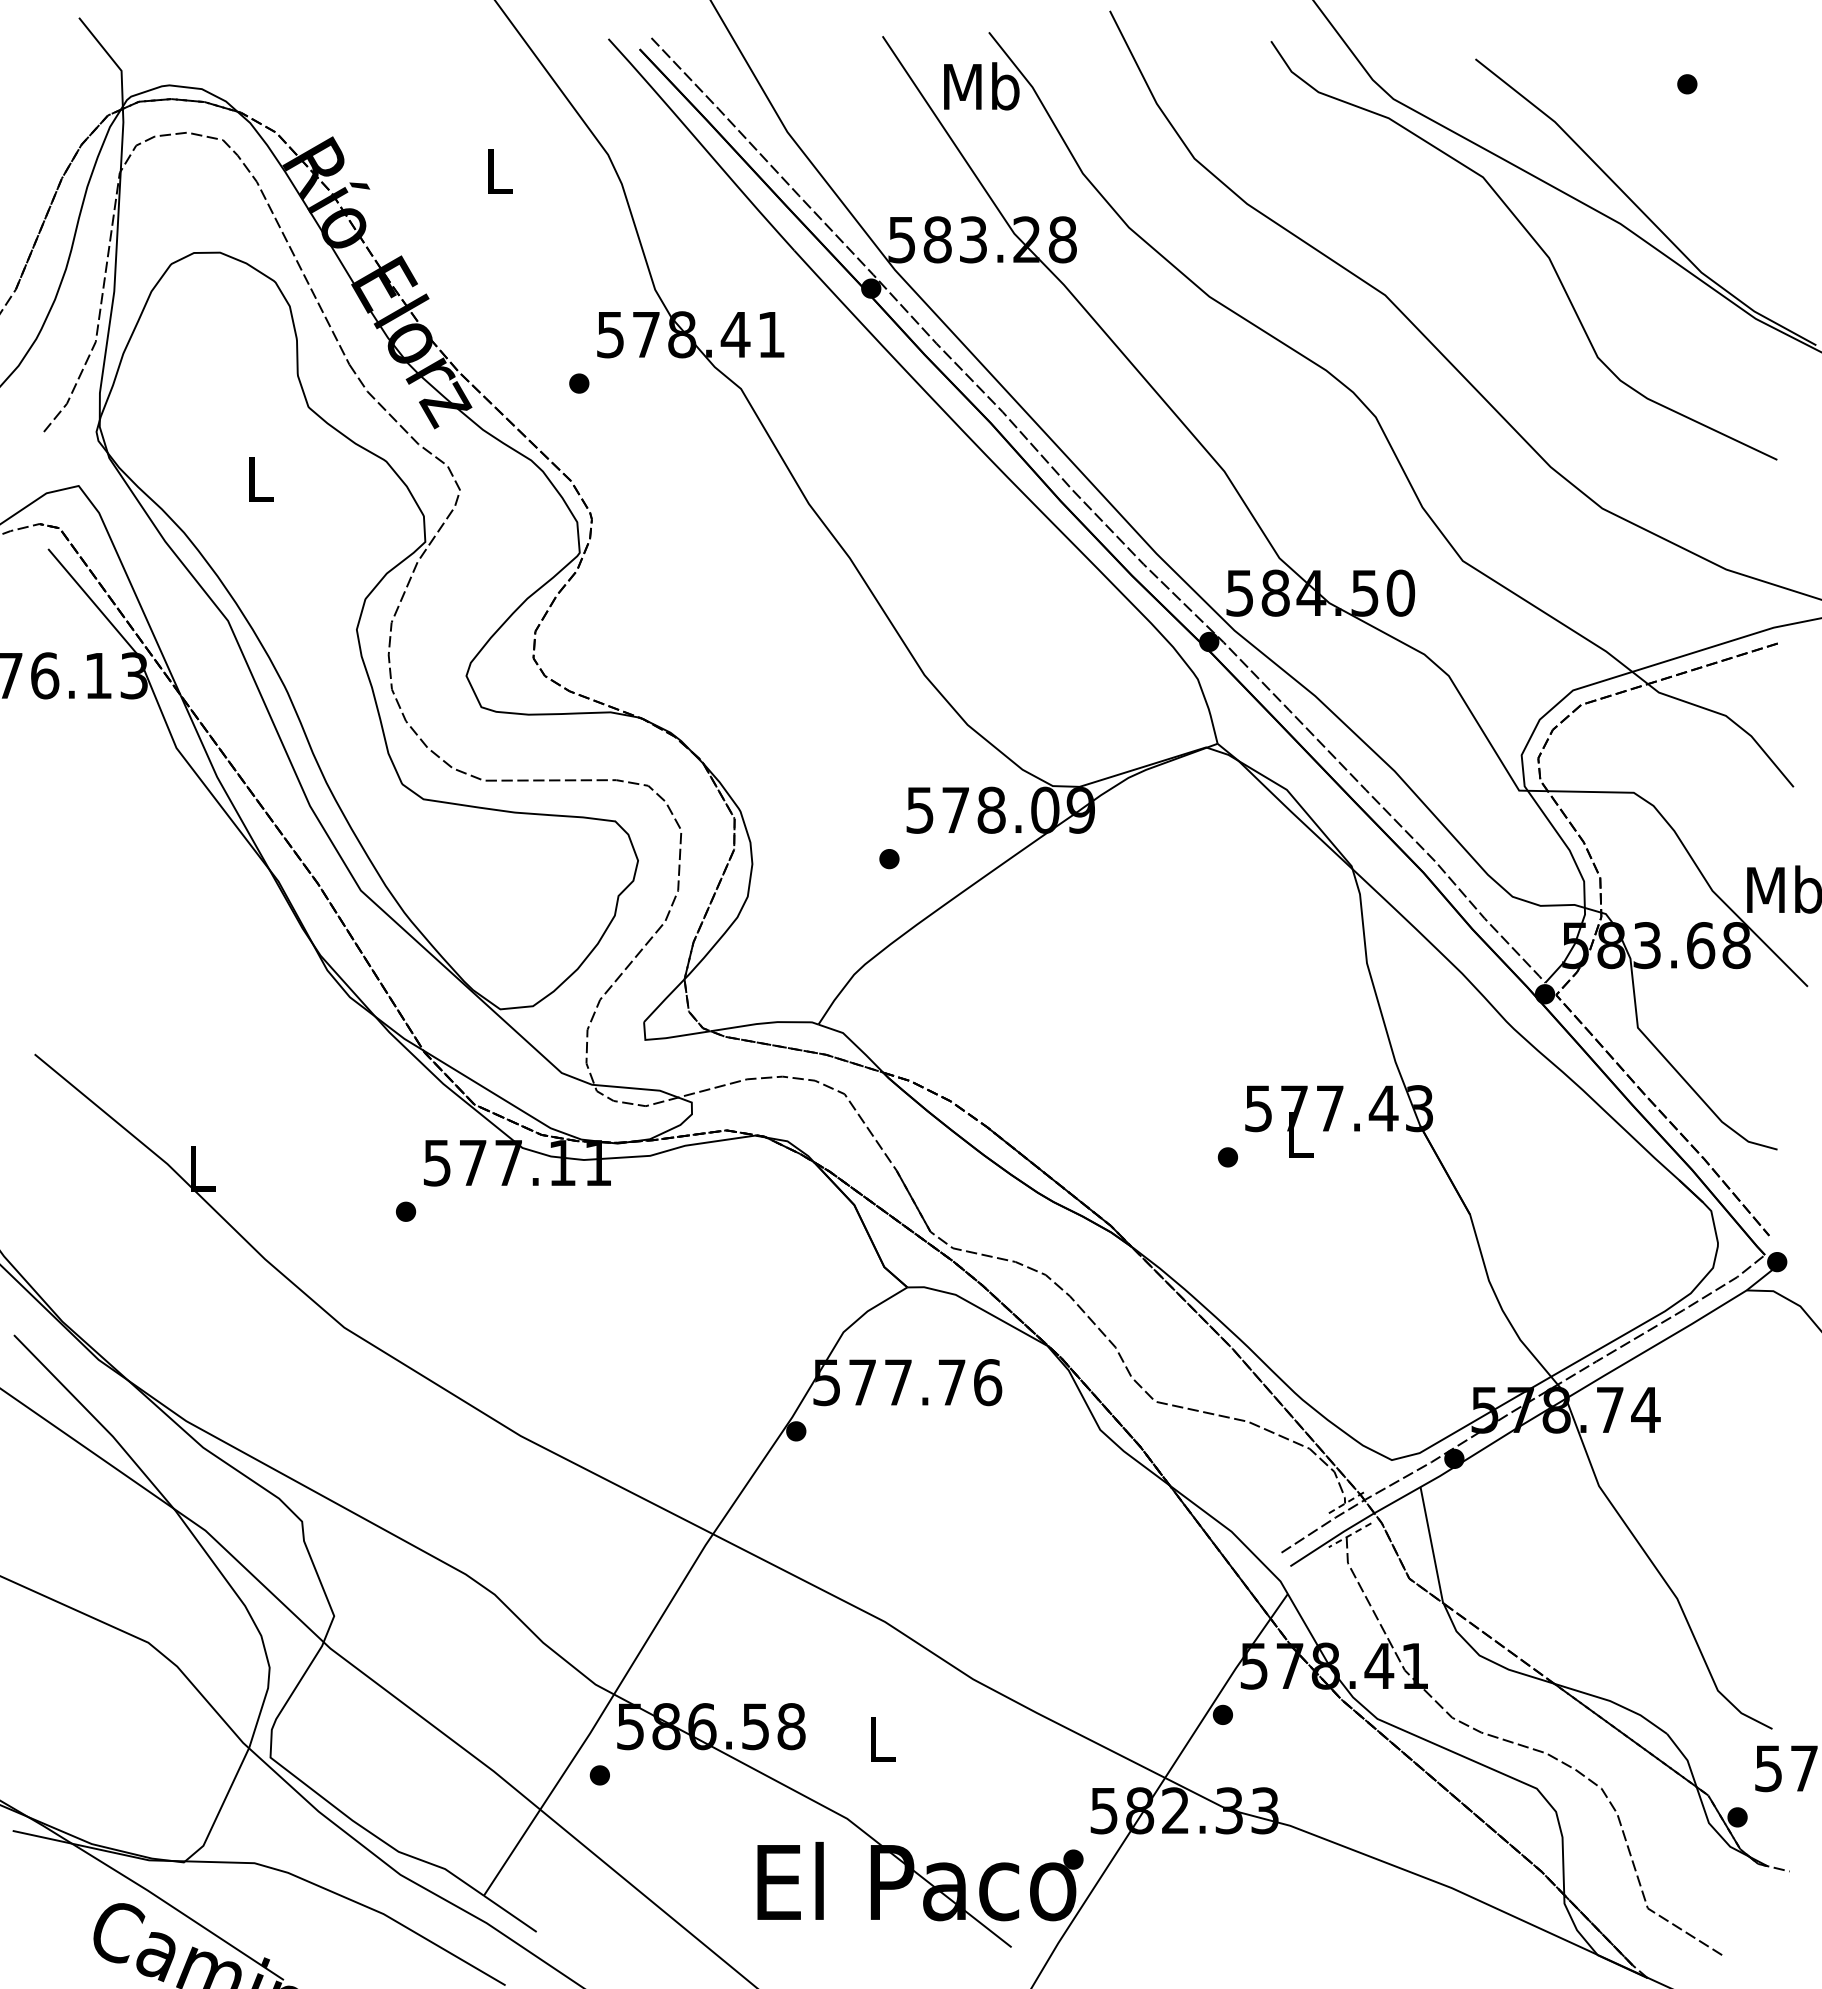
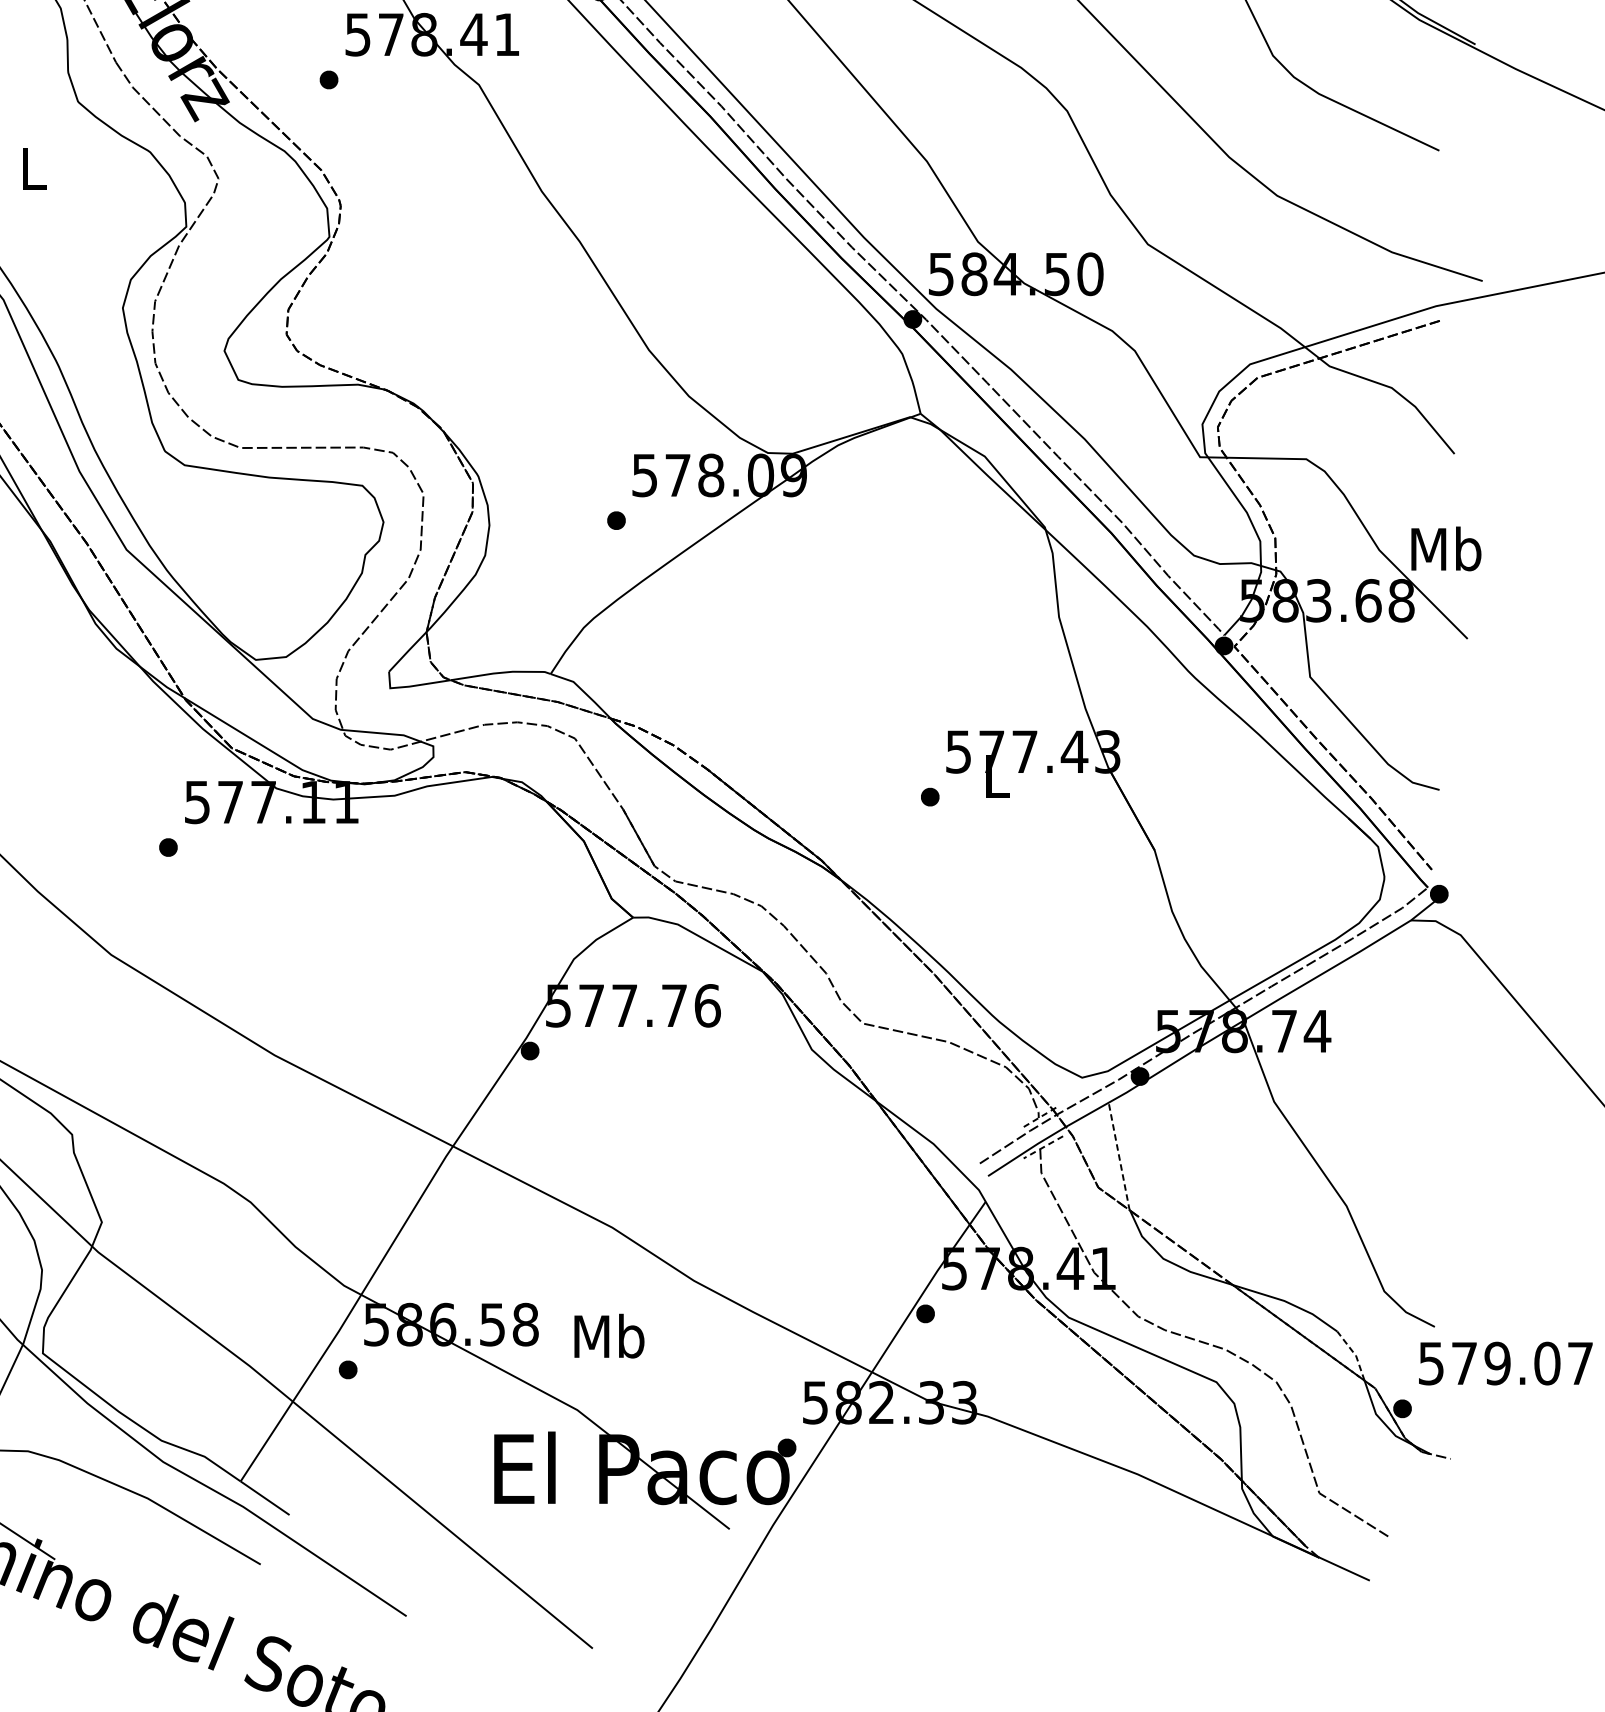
line: (1431, 1545) -> (1118, 1156), solid -> dashed
text: (881, 1738) -> (609, 1335), L -> Mb
line: (1686, 1758) -> (1355, 1354), solid -> dashed

